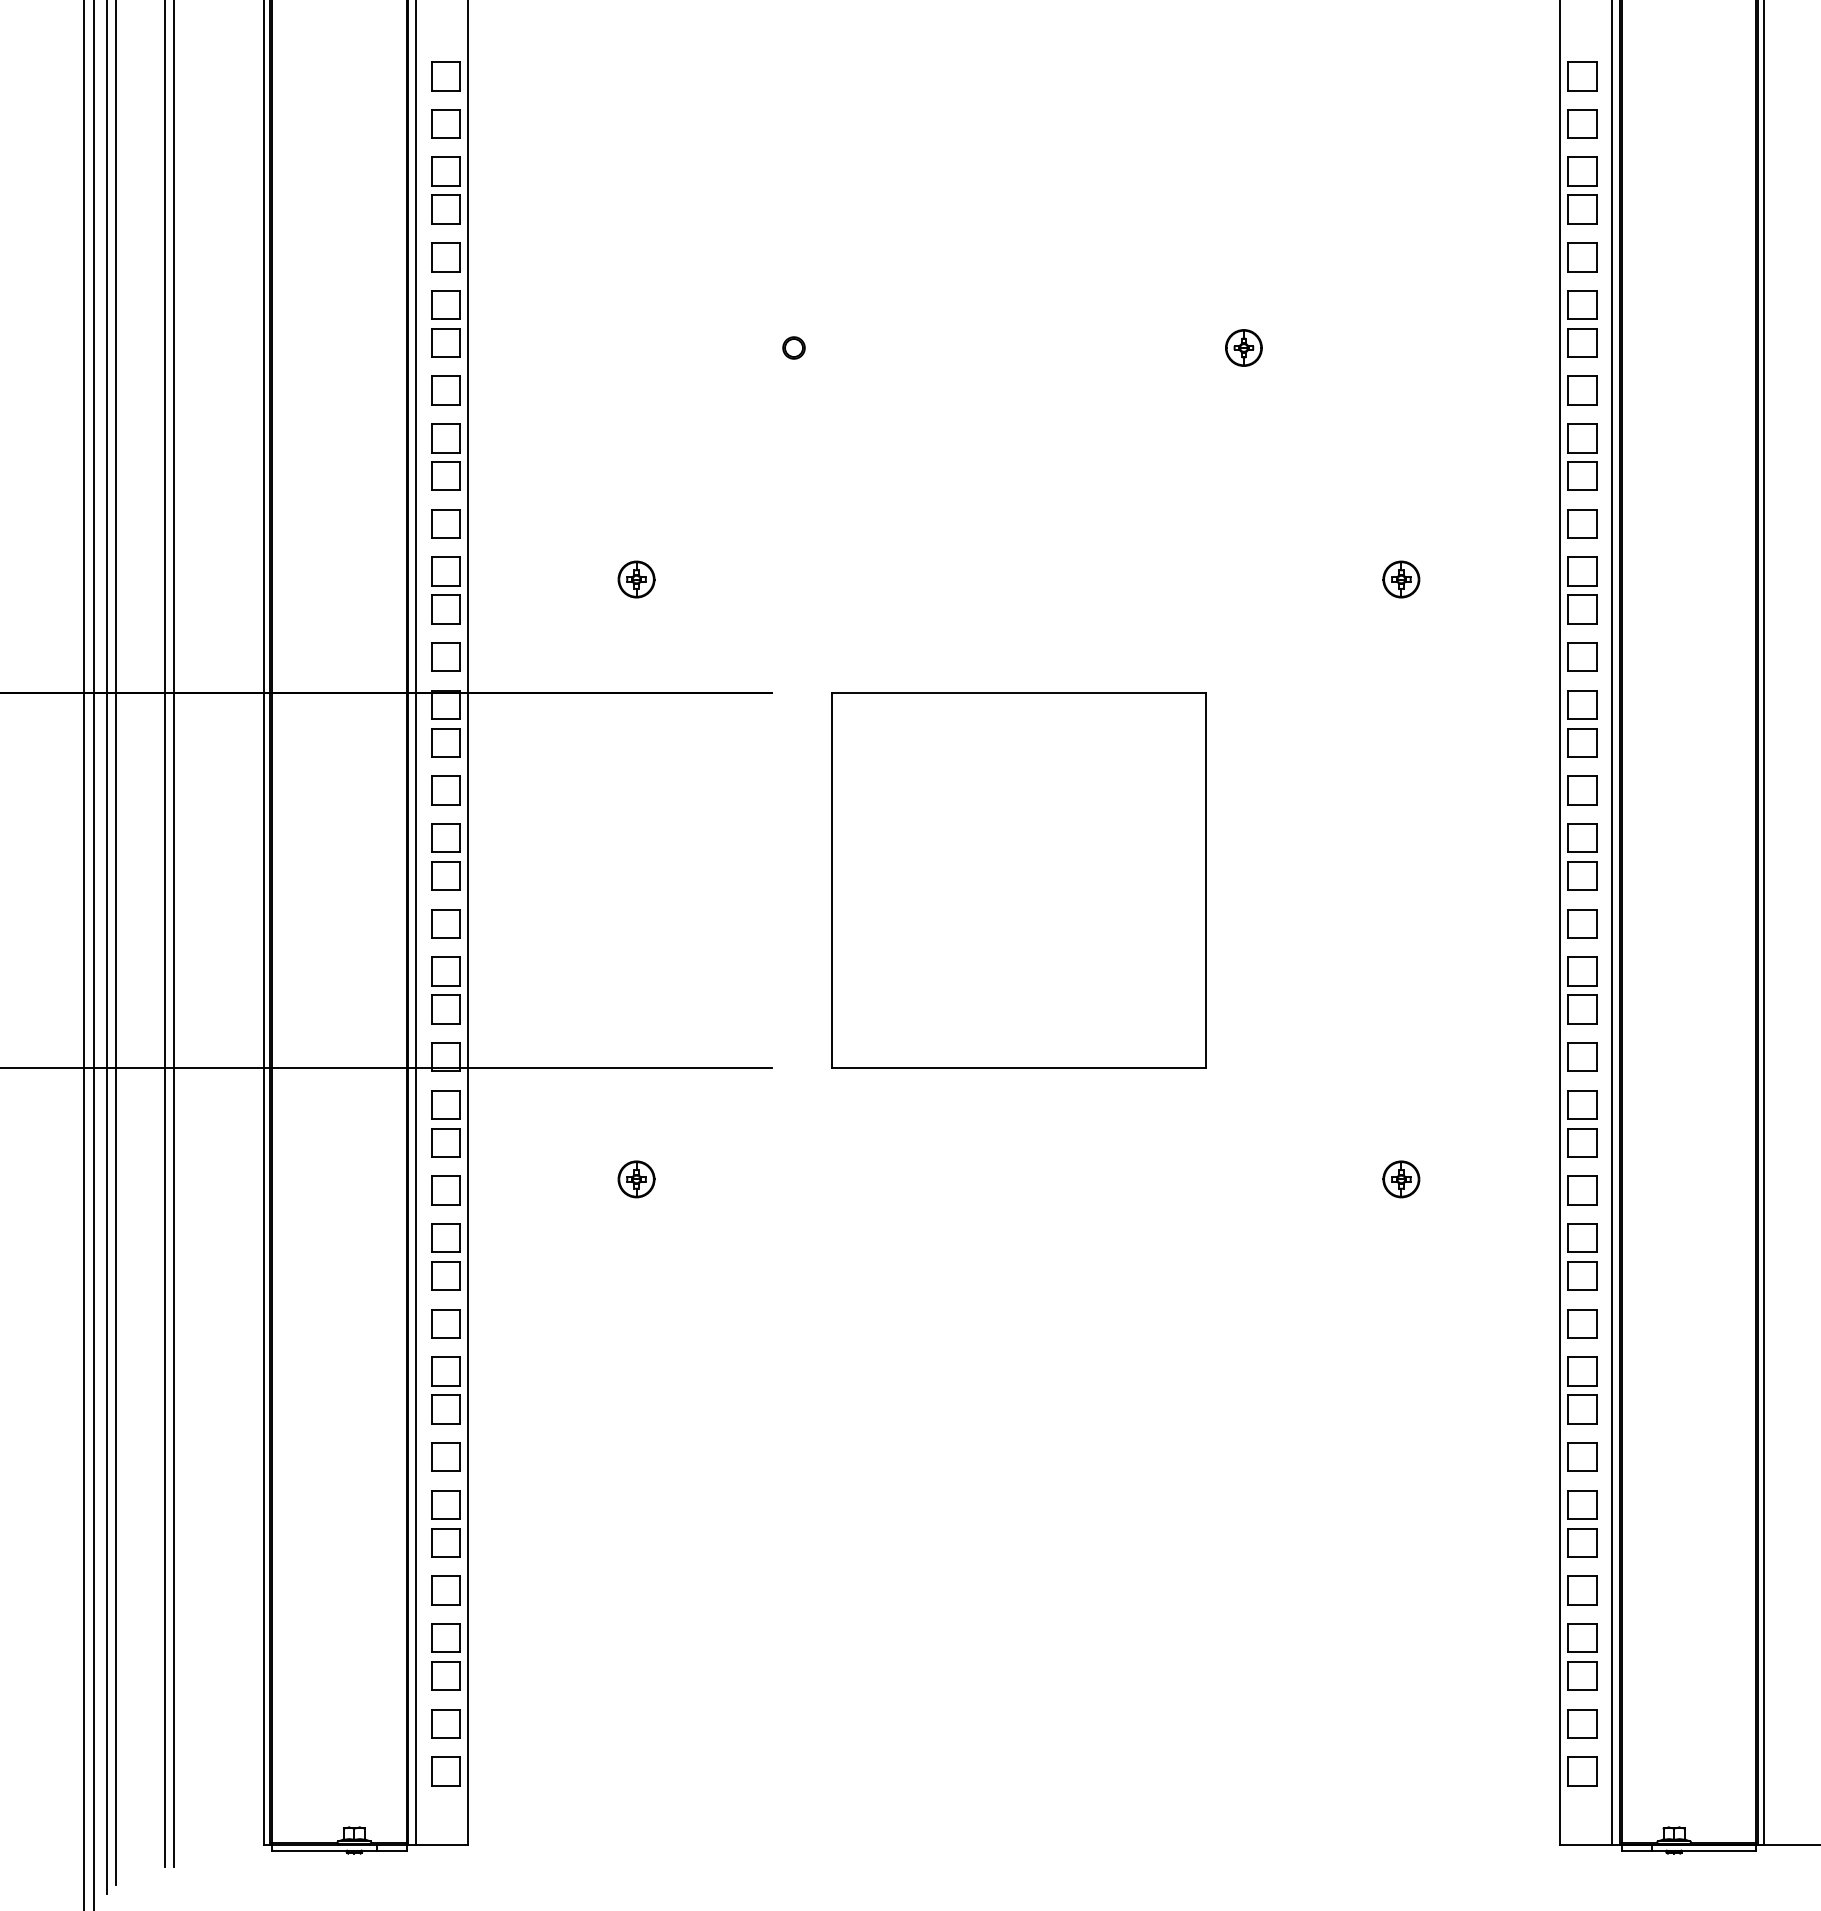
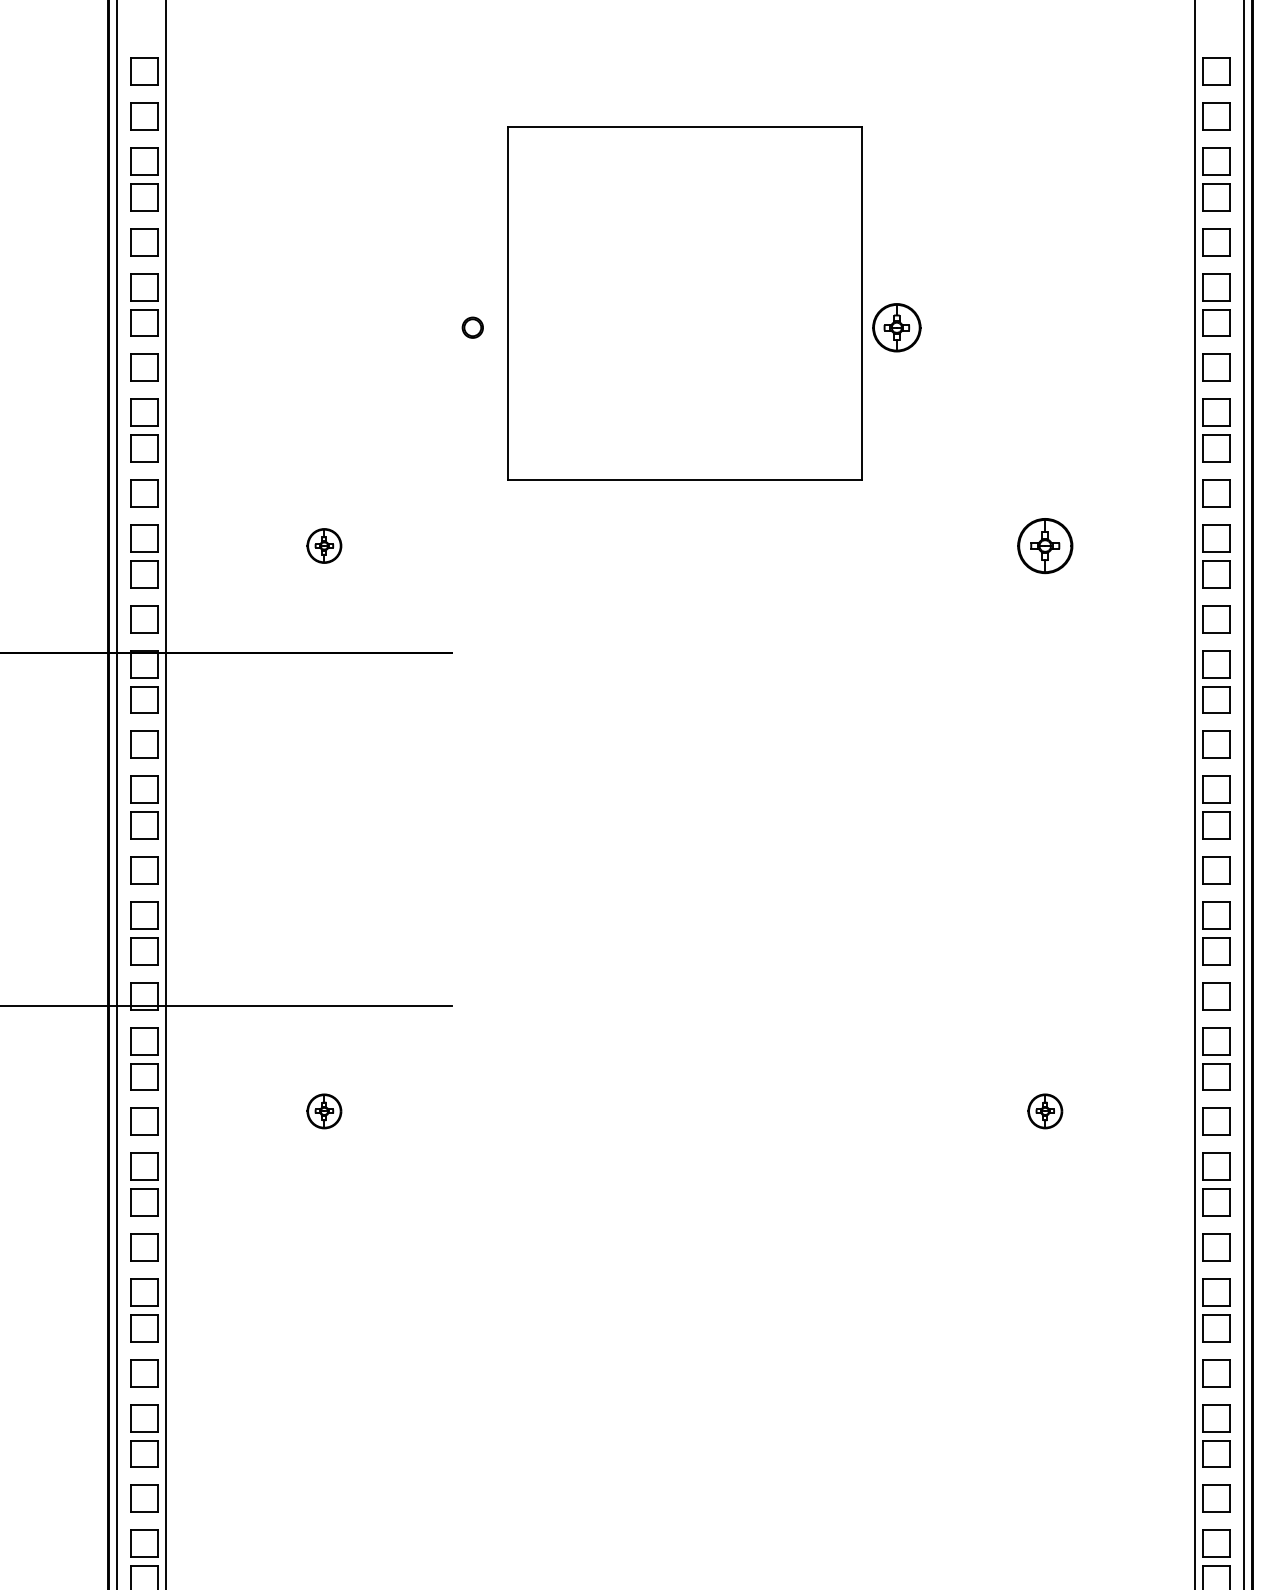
part: (1243, 347) -> (896, 327), size x1.4
part: (1401, 579) -> (1045, 545), size x1.6
part: (1018, 880) -> (684, 303), moved

